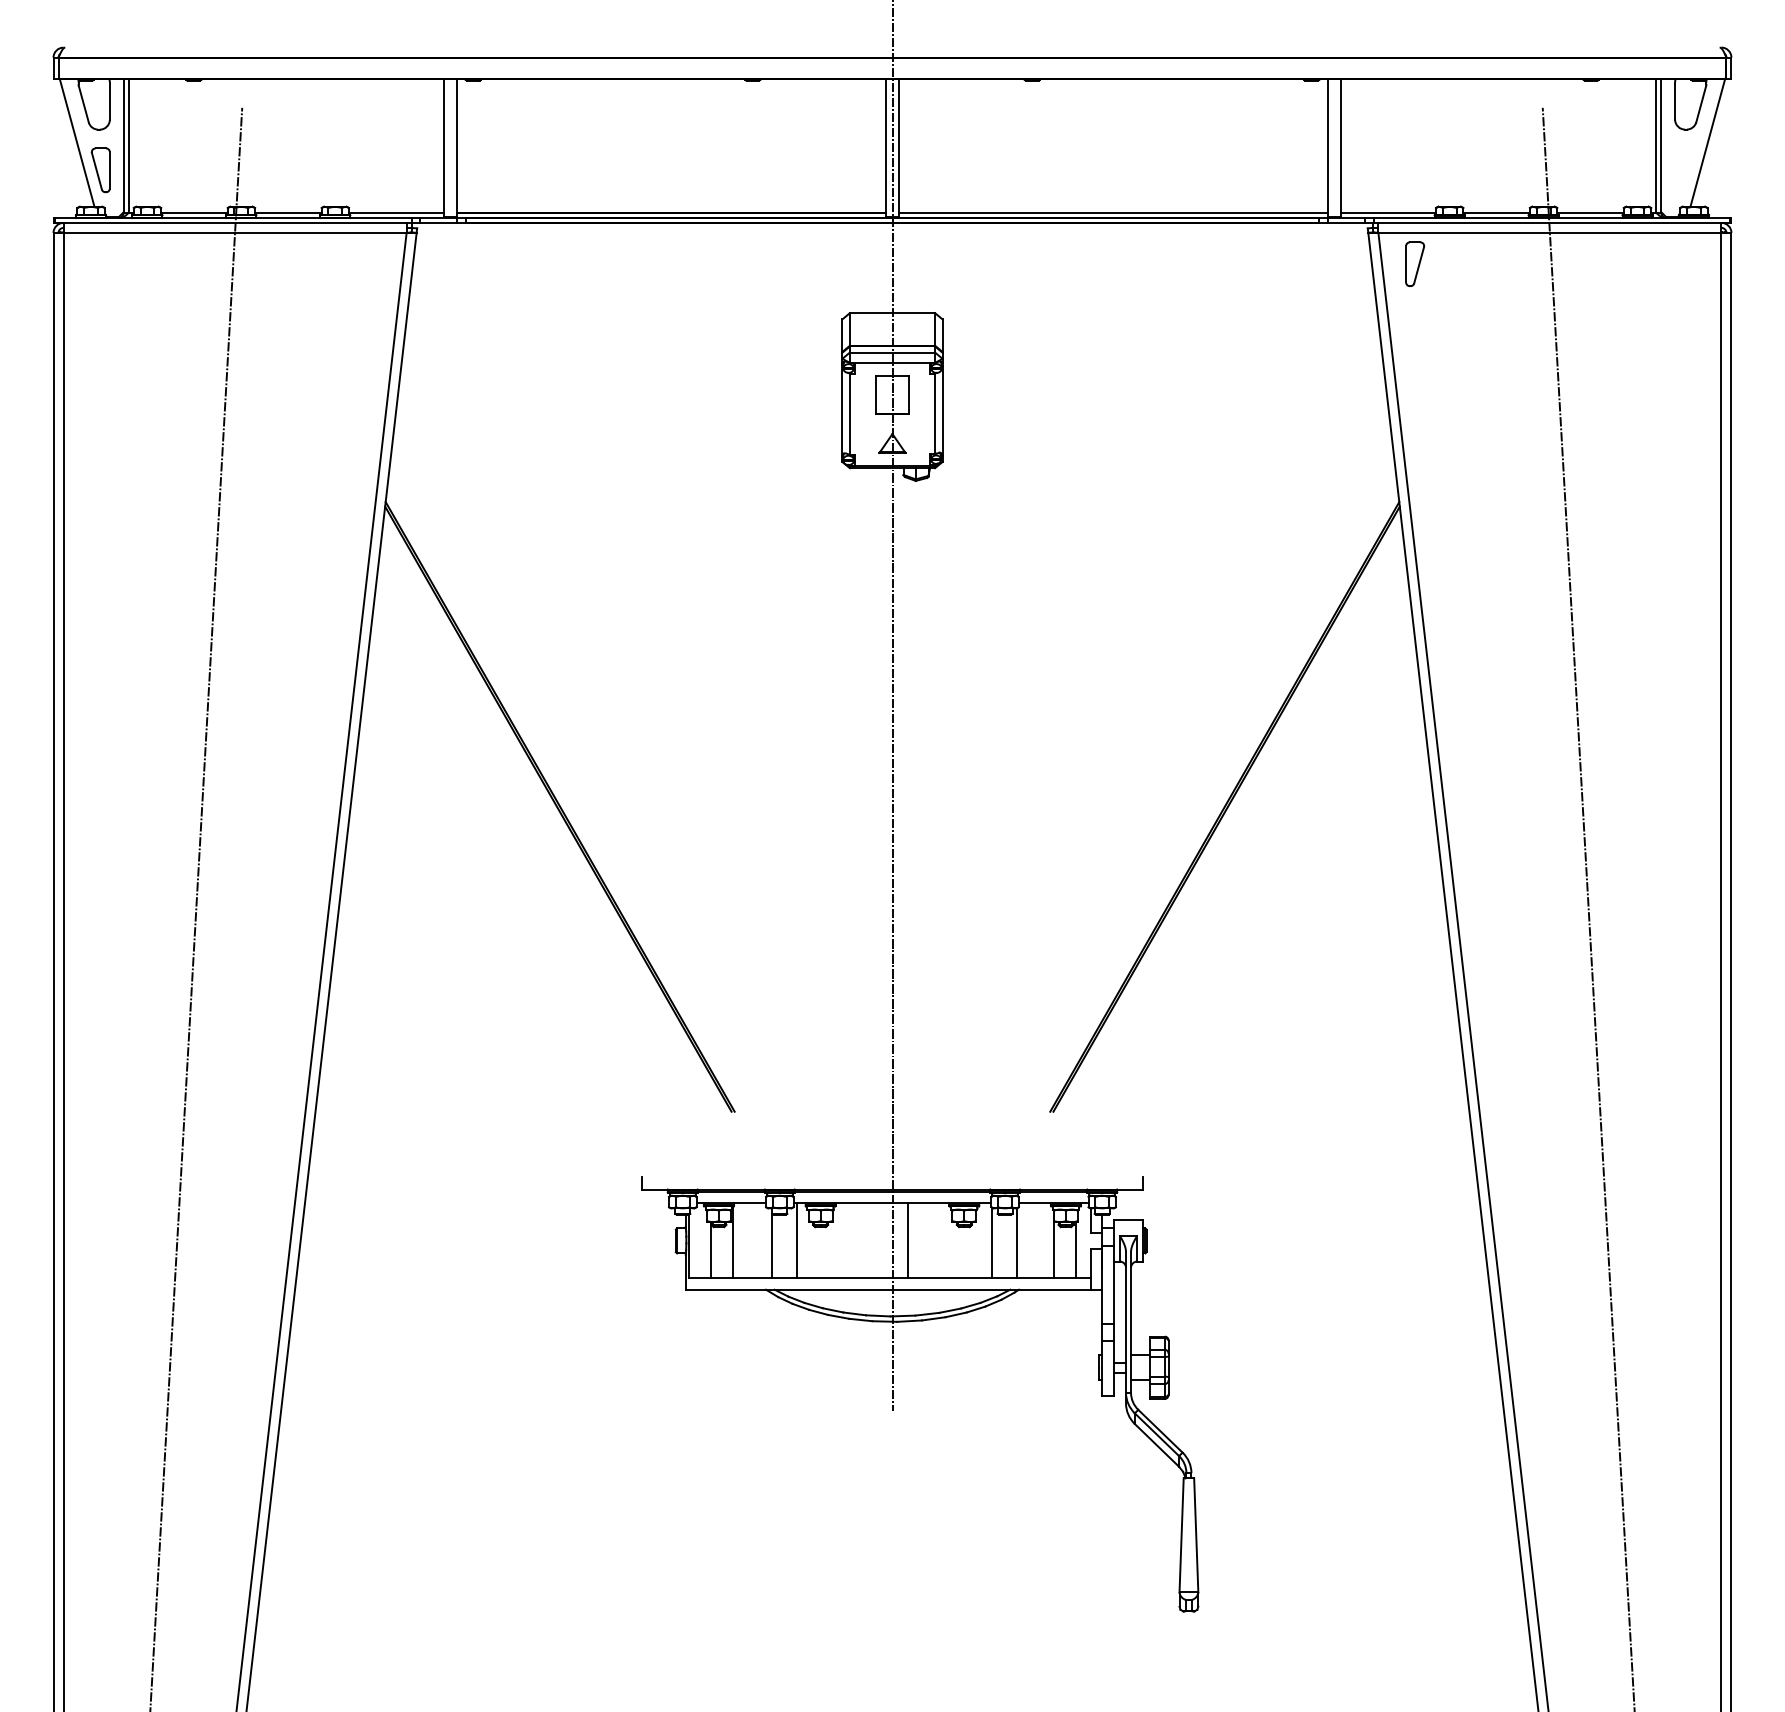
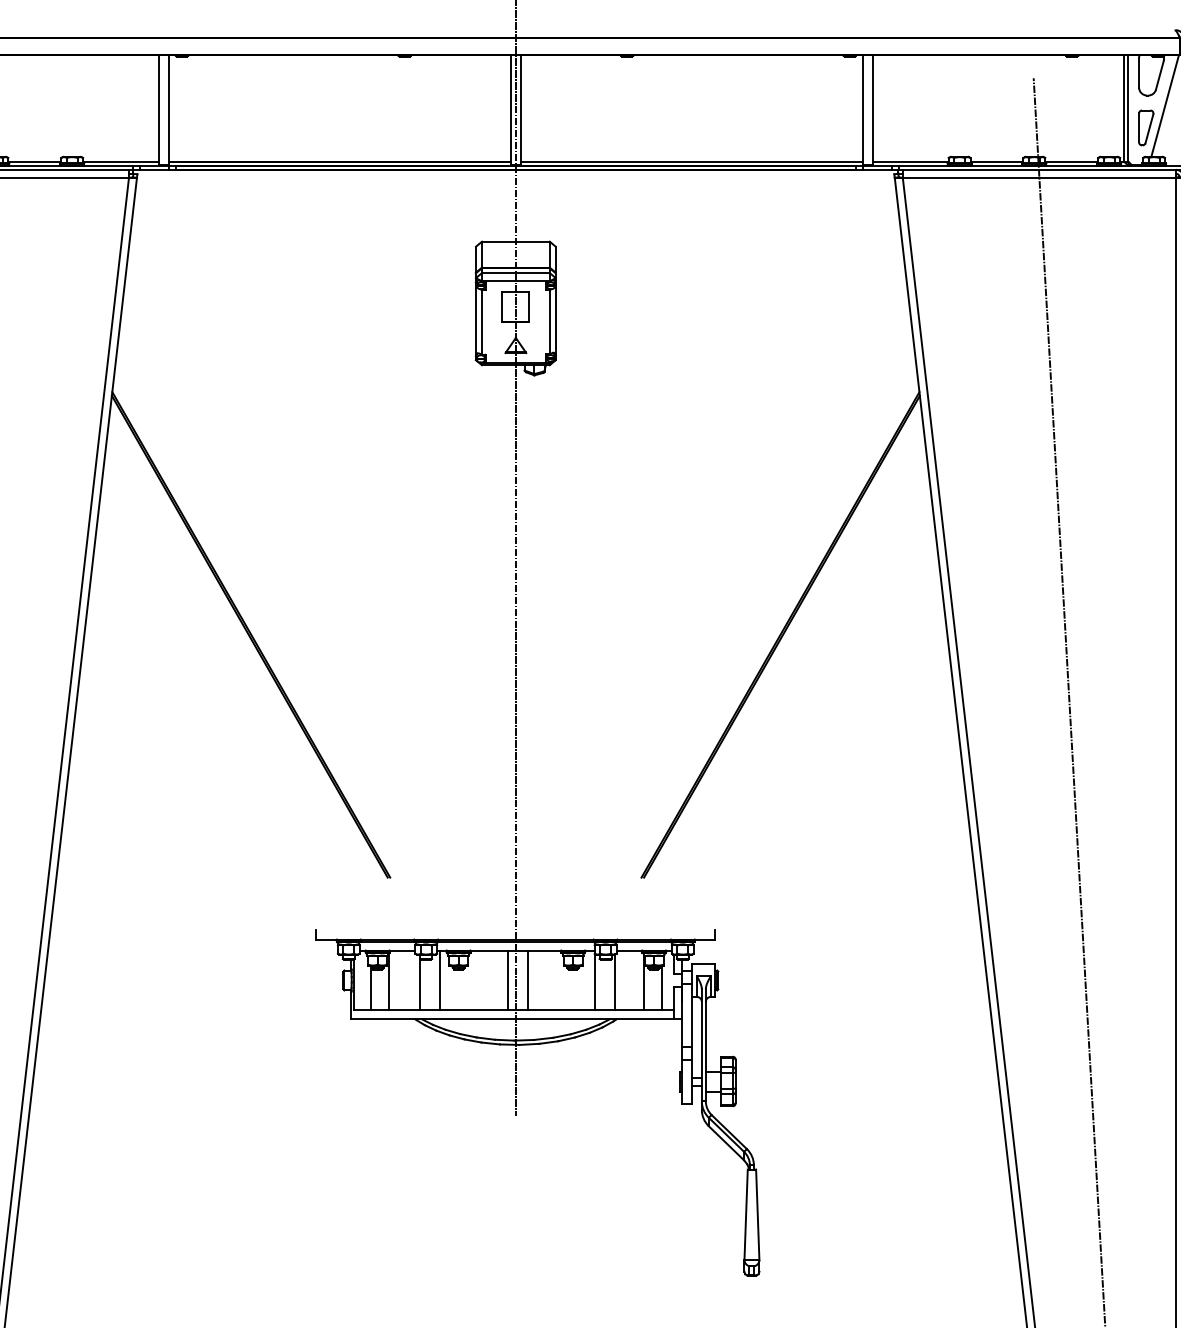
part: (1415, 263) -> (1146, 127), moved
line: (883, 1240) -> (508, 980), added

